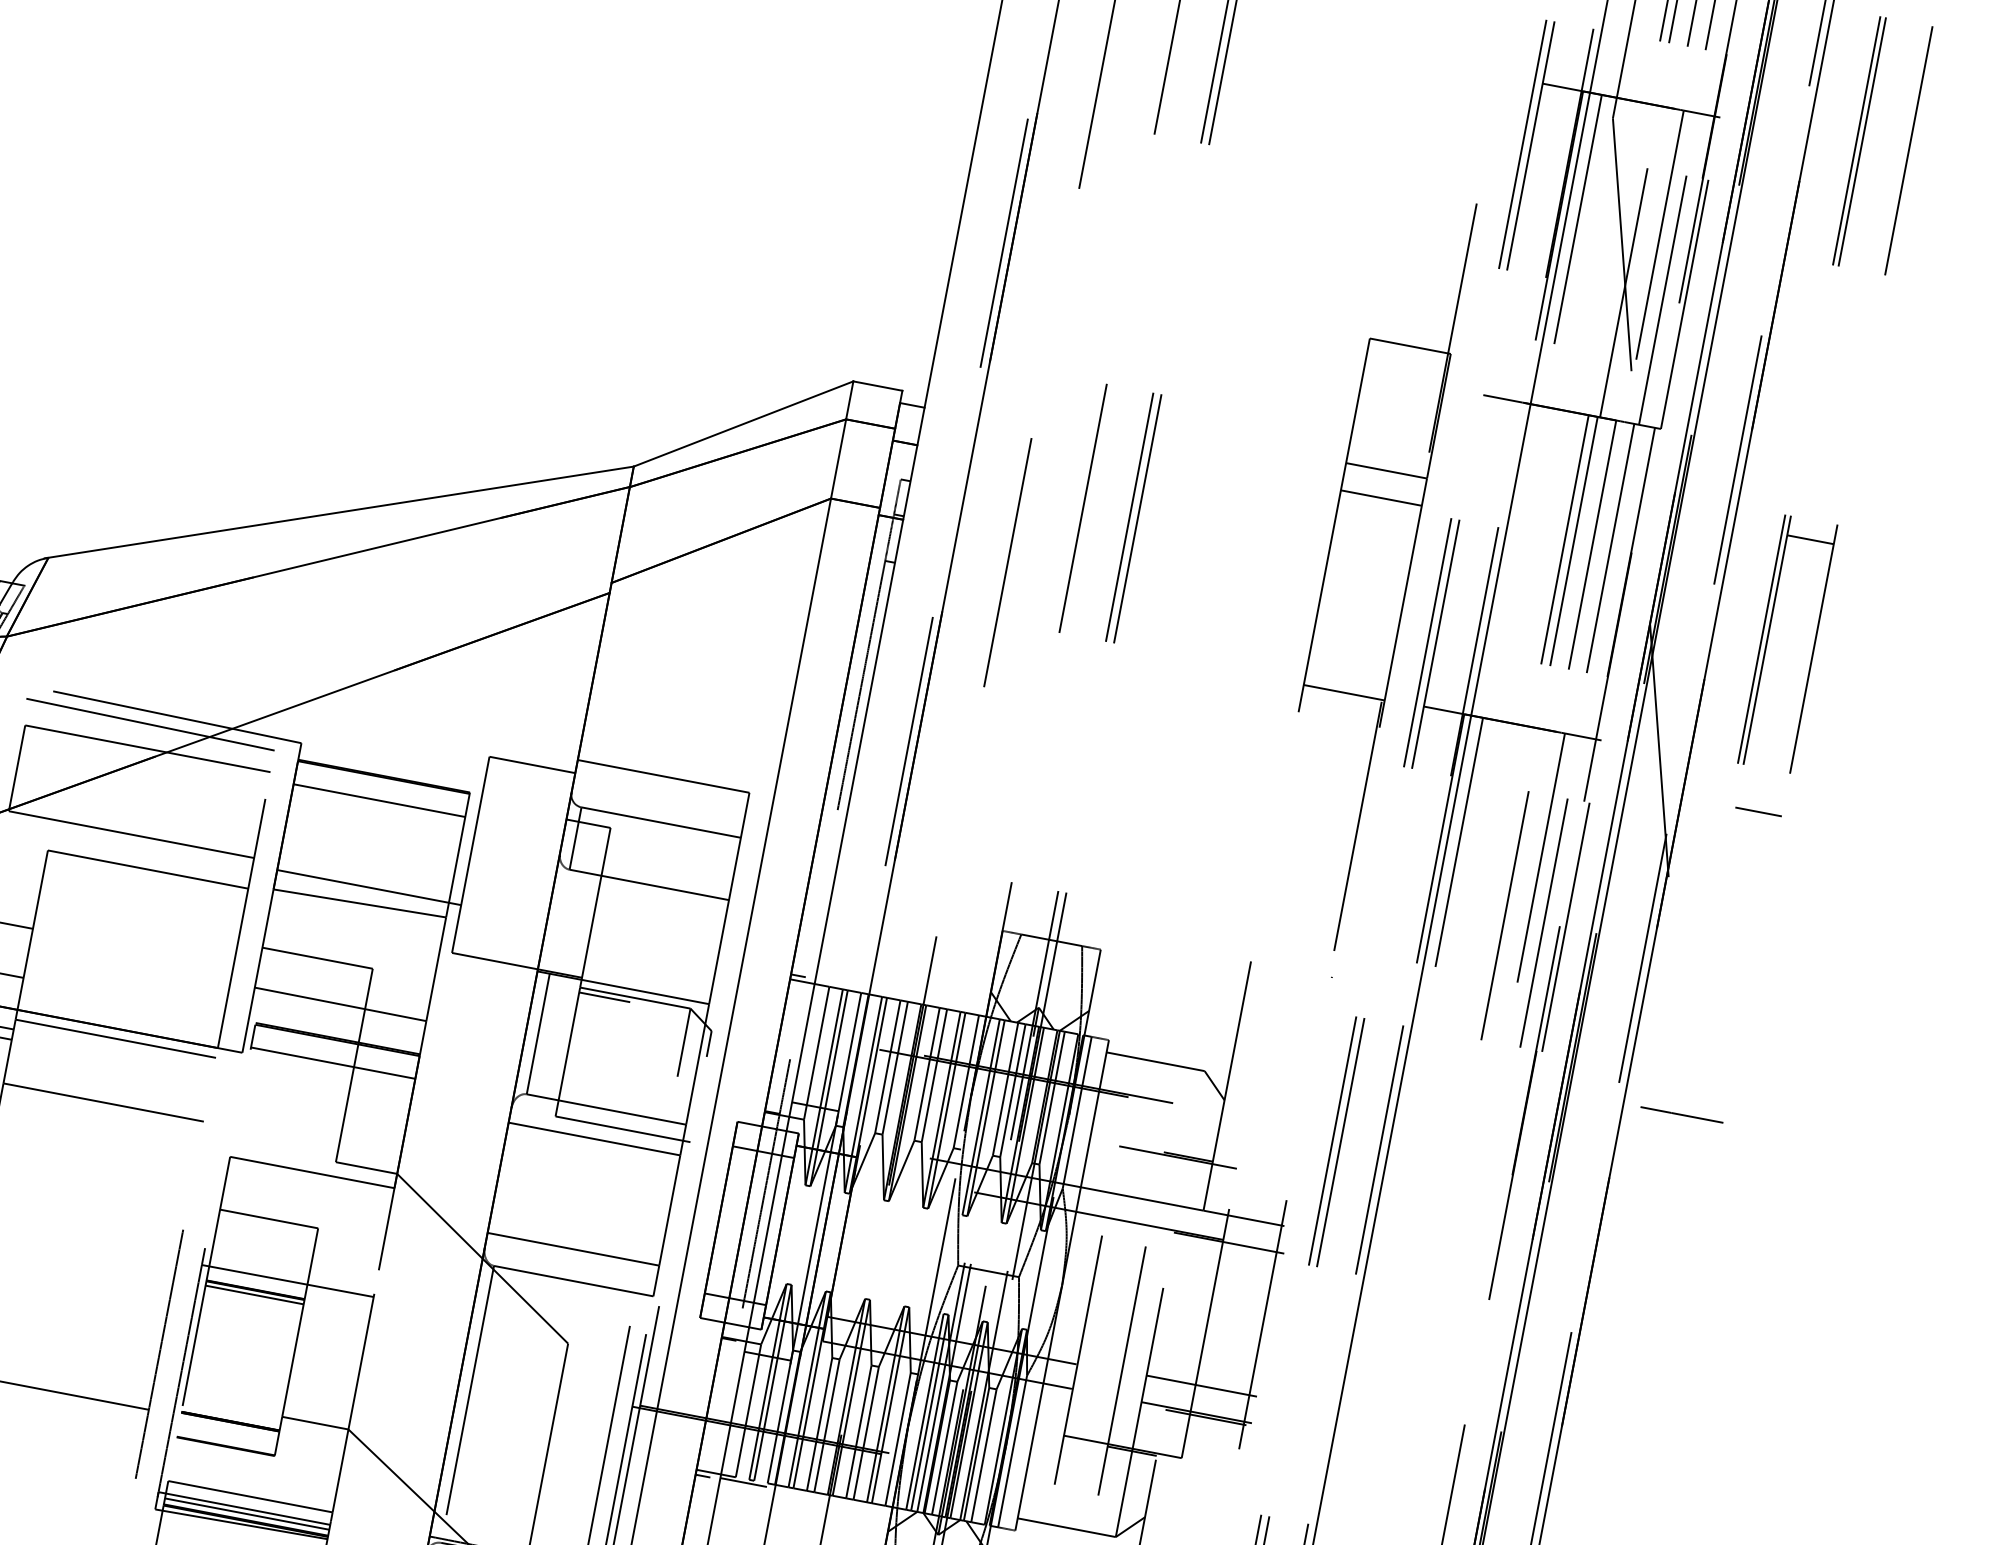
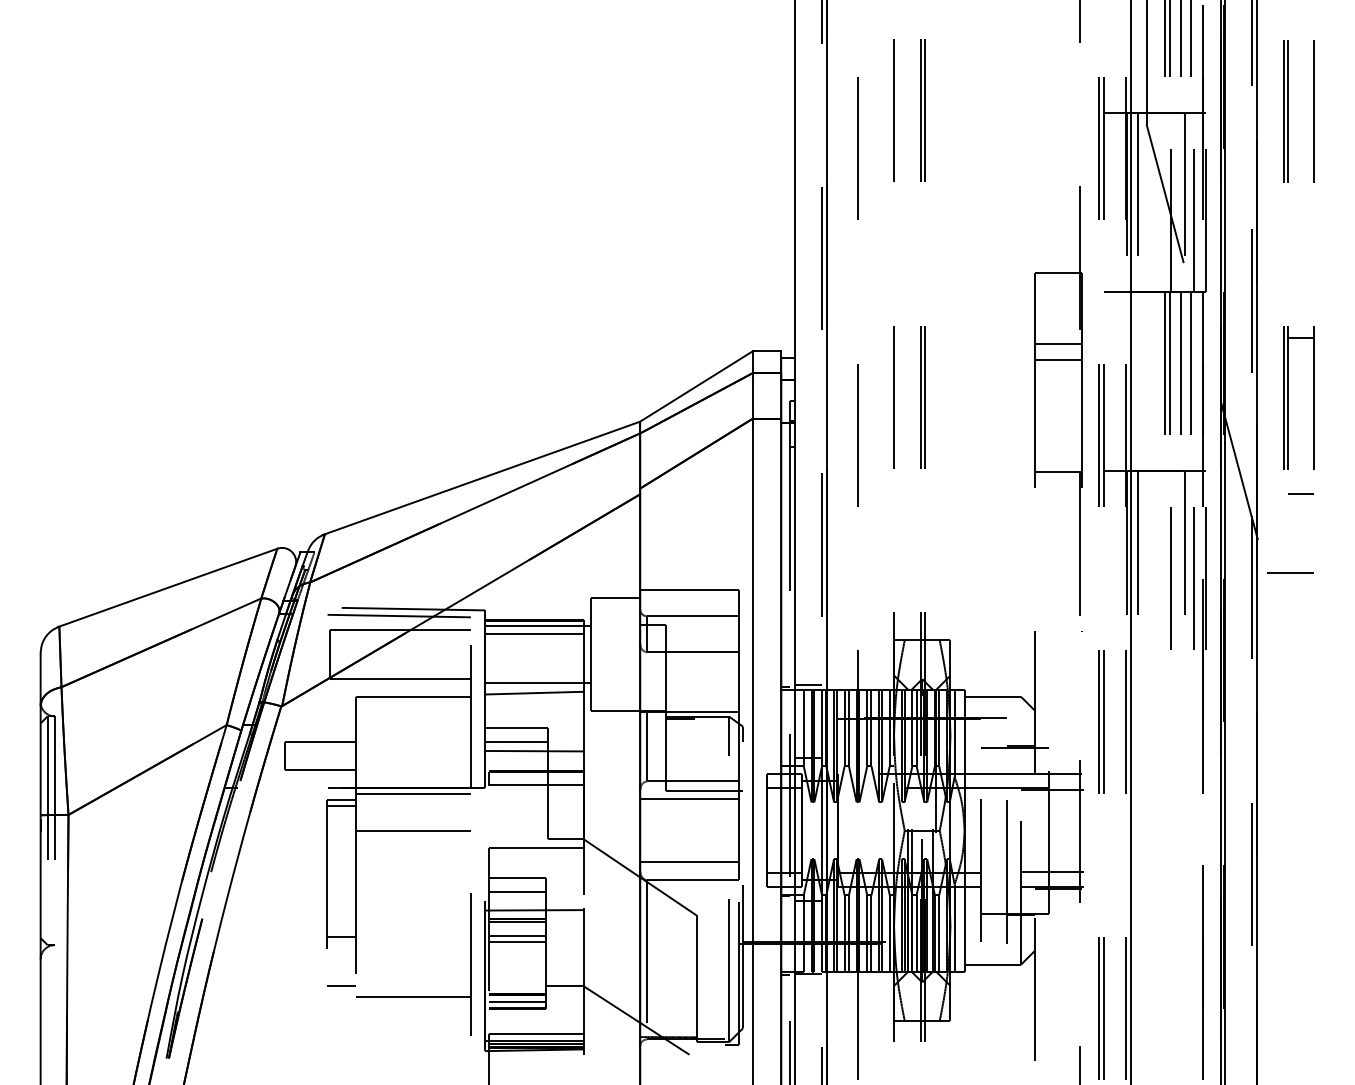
line: (387, 786) -> (537, 625), added
line: (839, 981) -> (808, 685), added
line: (312, 983) -> (516, 742), added
line: (1681, 1114) -> (1290, 572), moved
line: (264, 1242) -> (517, 891), added
line: (249, 1320) -> (517, 936), added
line: (247, 1331) -> (517, 942), added
line: (227, 1435) -> (517, 1002), added

